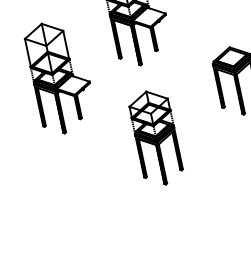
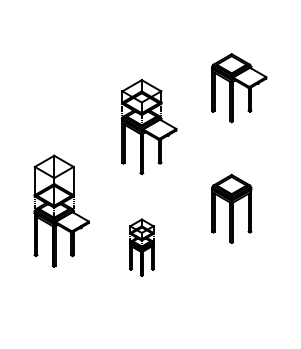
part: (60, 76) -> (61, 210), moved
part: (155, 137) -> (141, 247), size x0.6

